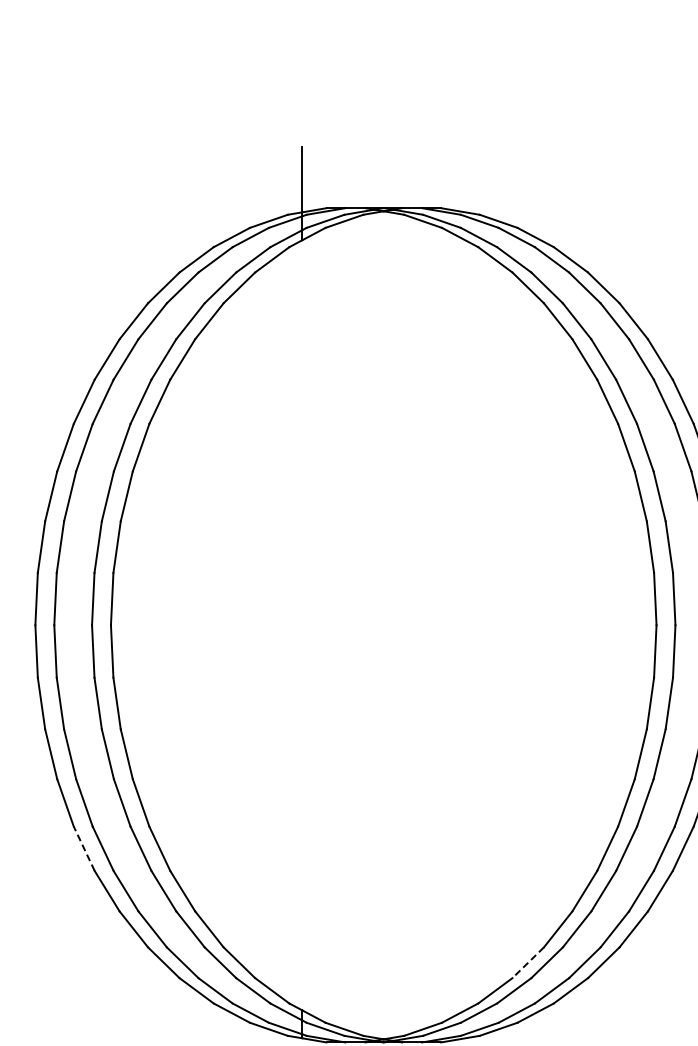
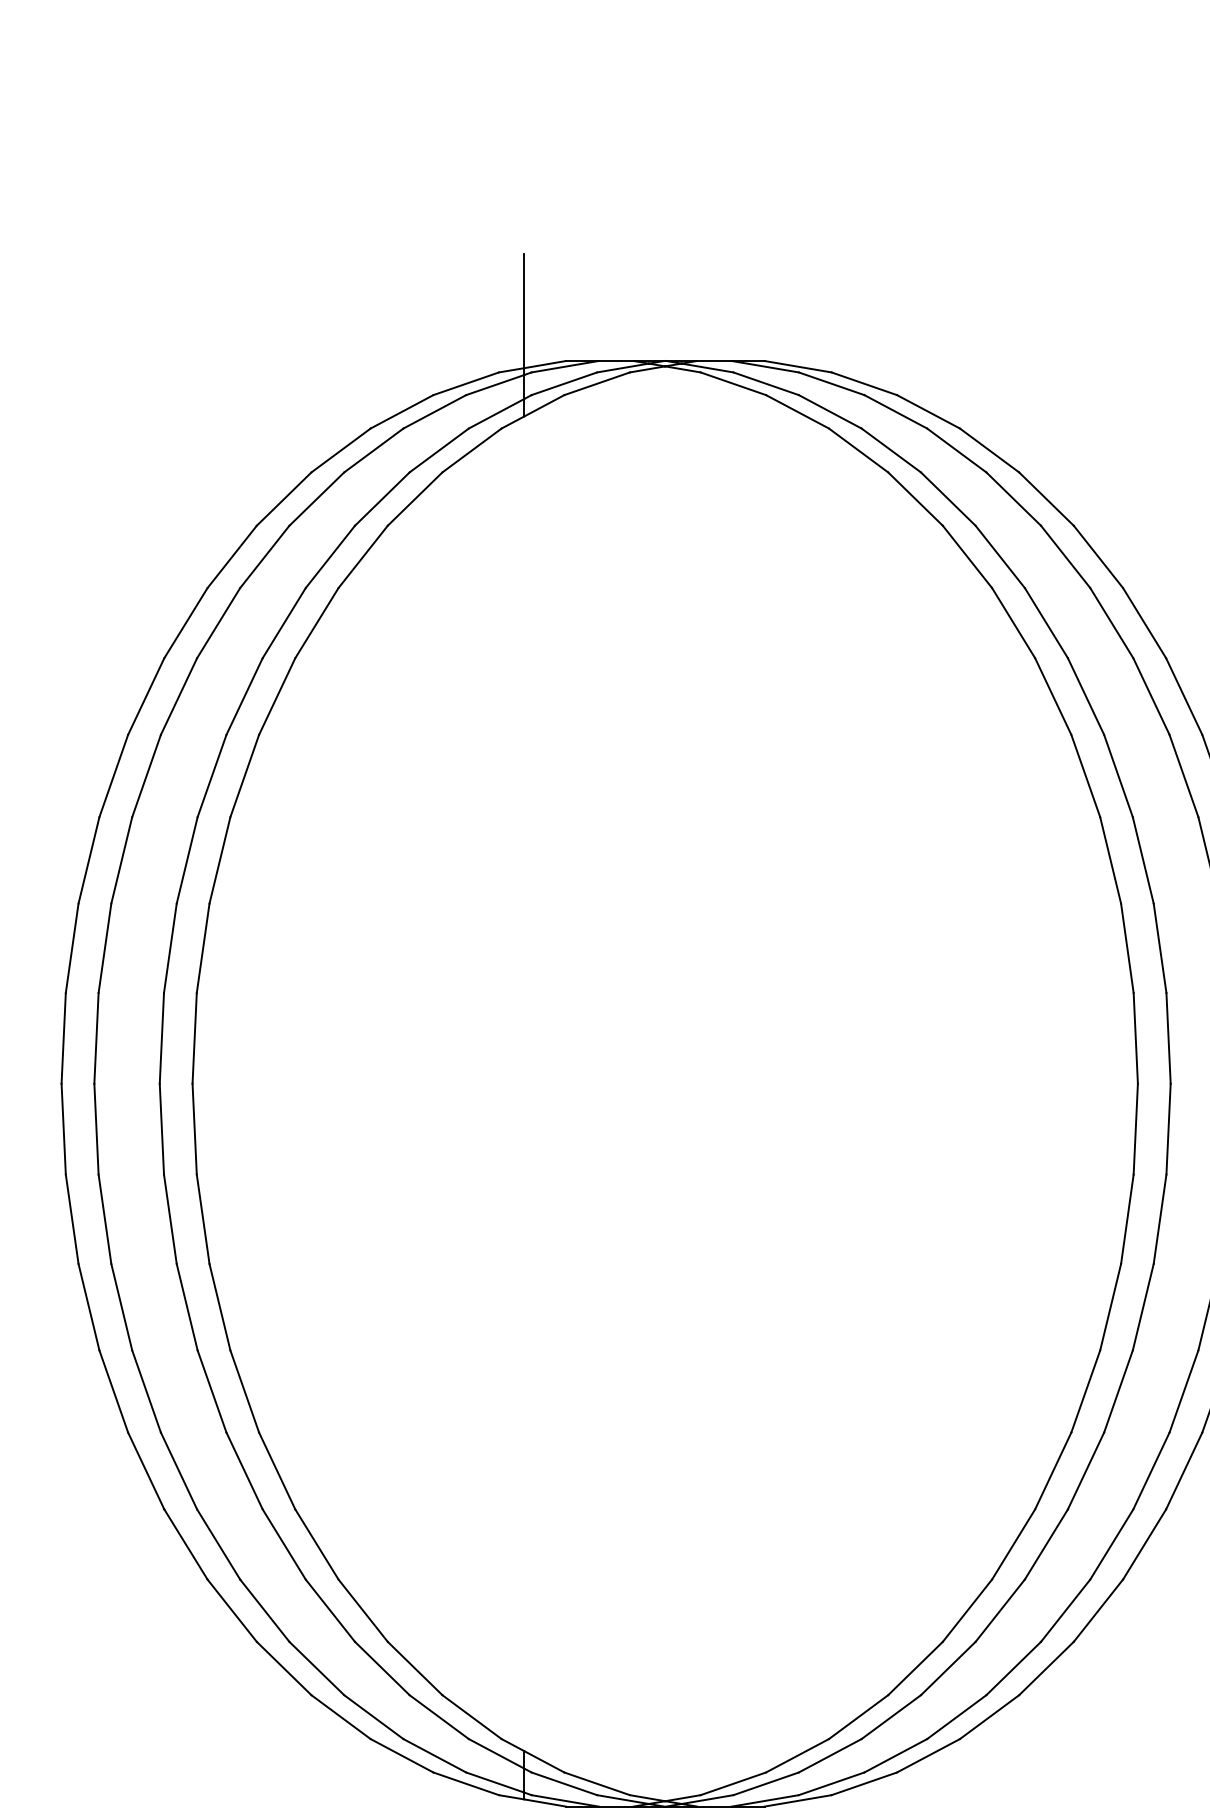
line: (84, 848) -> (146, 1470), dashed -> solid
line: (527, 963) -> (914, 1669), dashed -> solid

